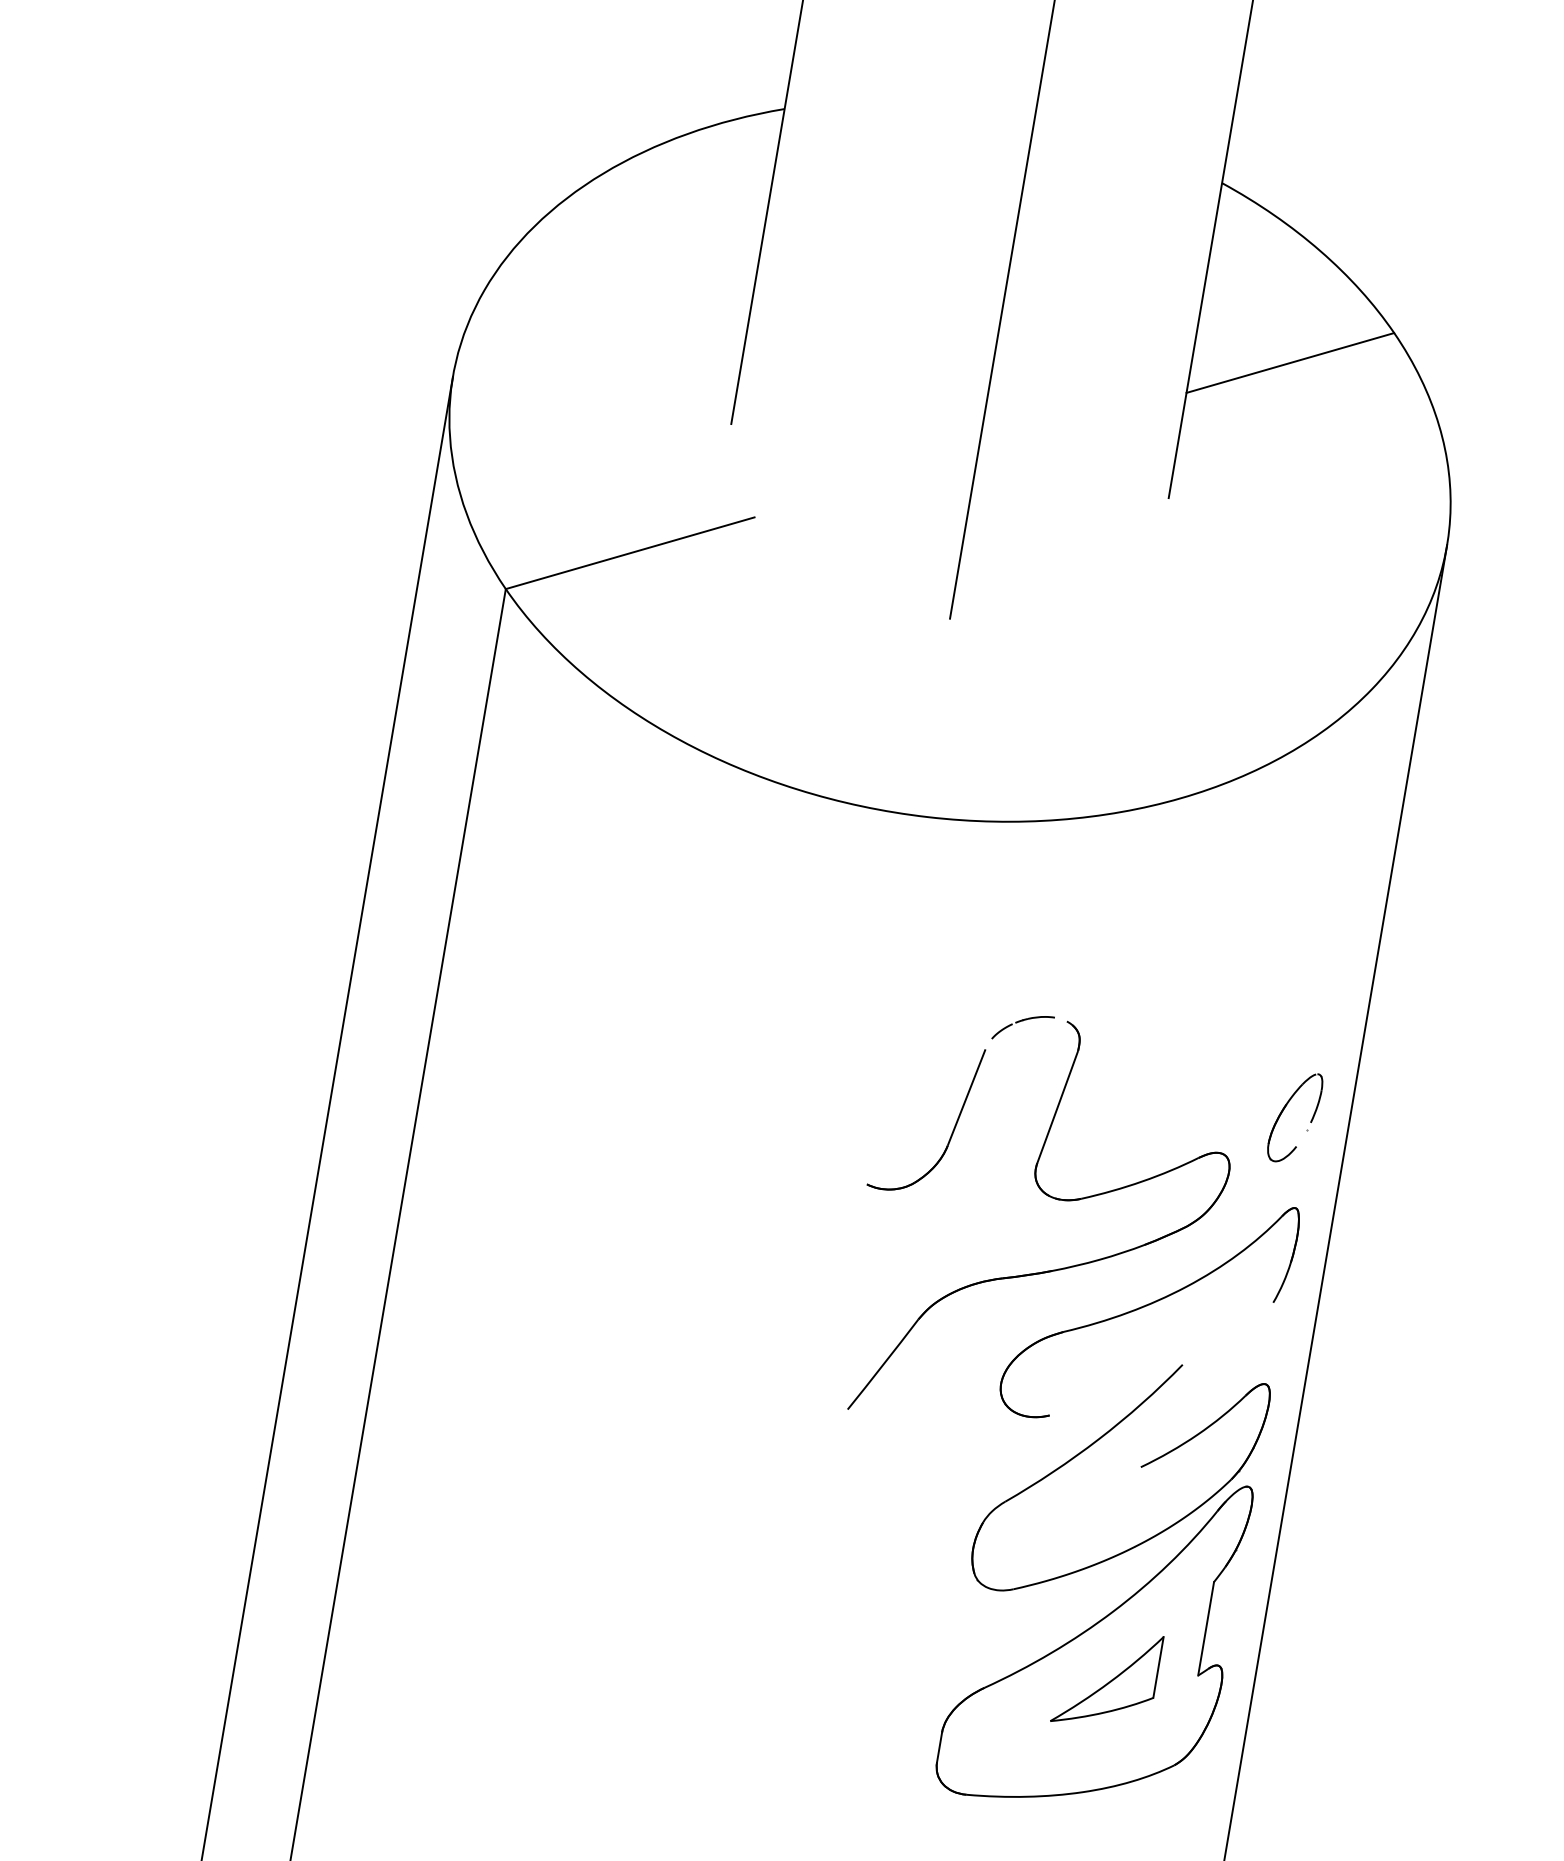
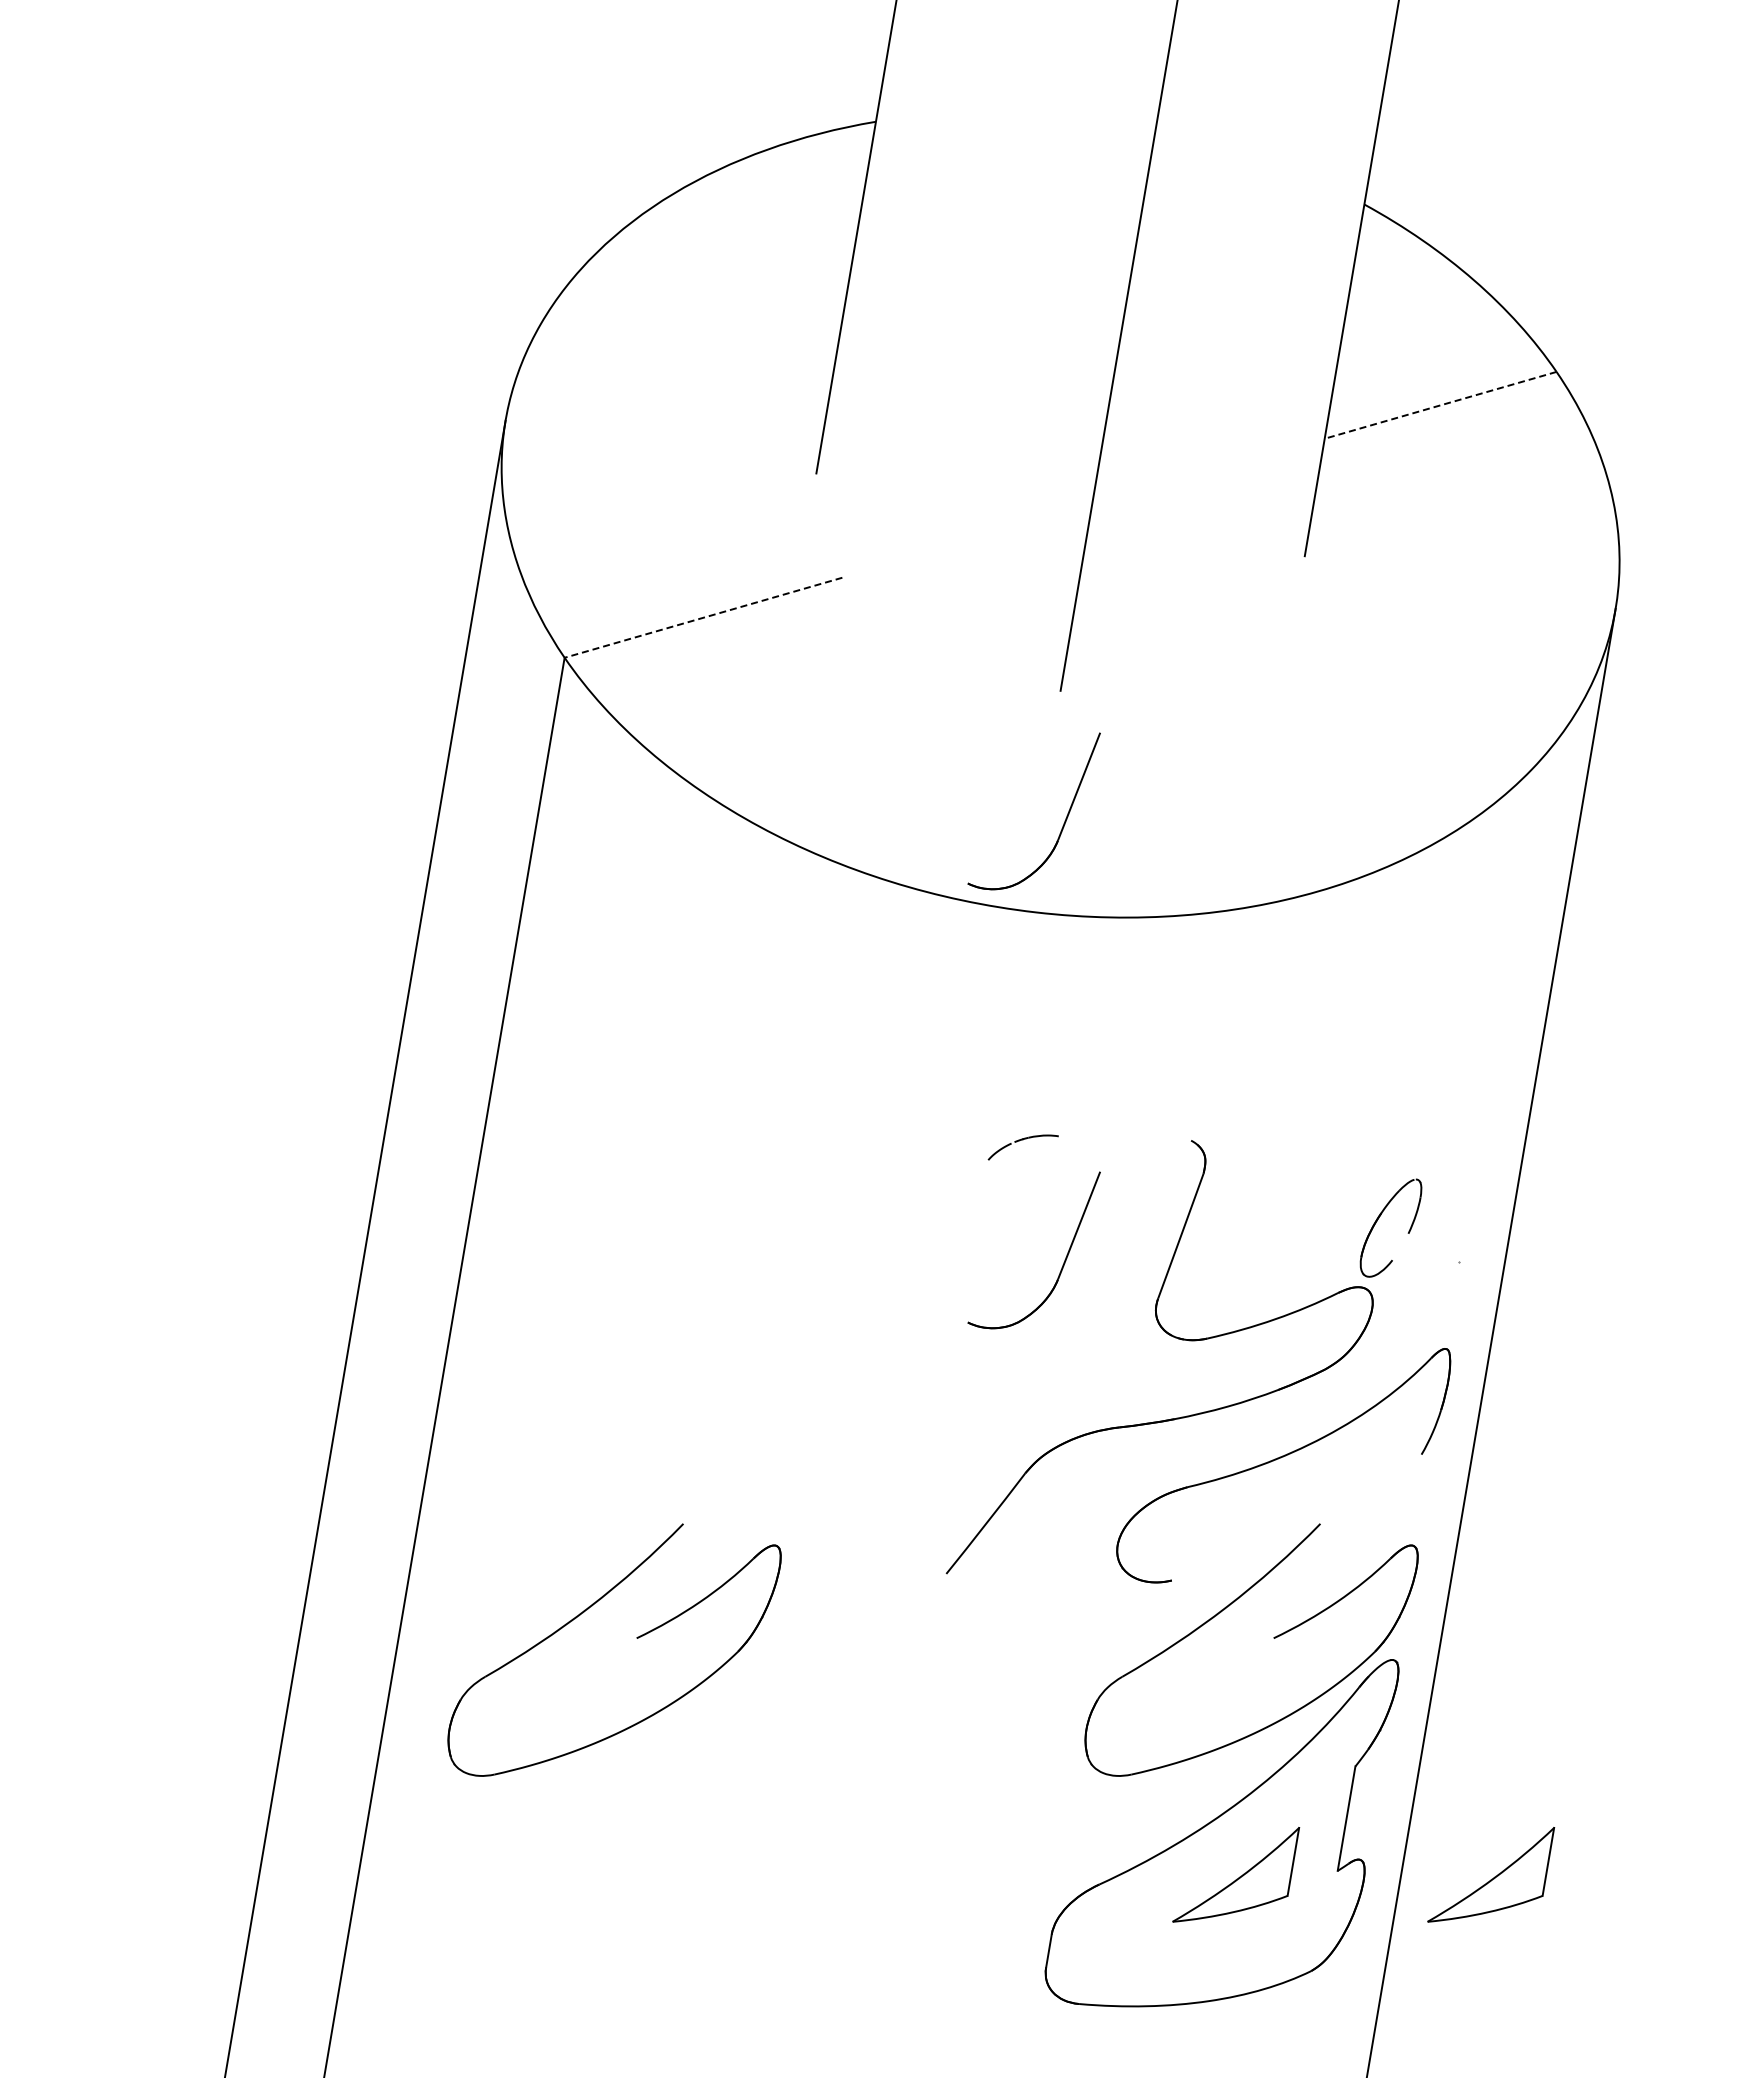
line: (1290, 363) -> (1440, 405), solid -> dashed
line: (630, 553) -> (703, 617), solid -> dashed
part: (951, 739) -> (1062, 825), added
part: (1019, 1022) -> (1019, 1141), moved
part: (1284, 1109) -> (1379, 1218), moved
part: (570, 1467) -> (636, 1638), added
part: (1335, 1678) -> (1491, 1874), added

